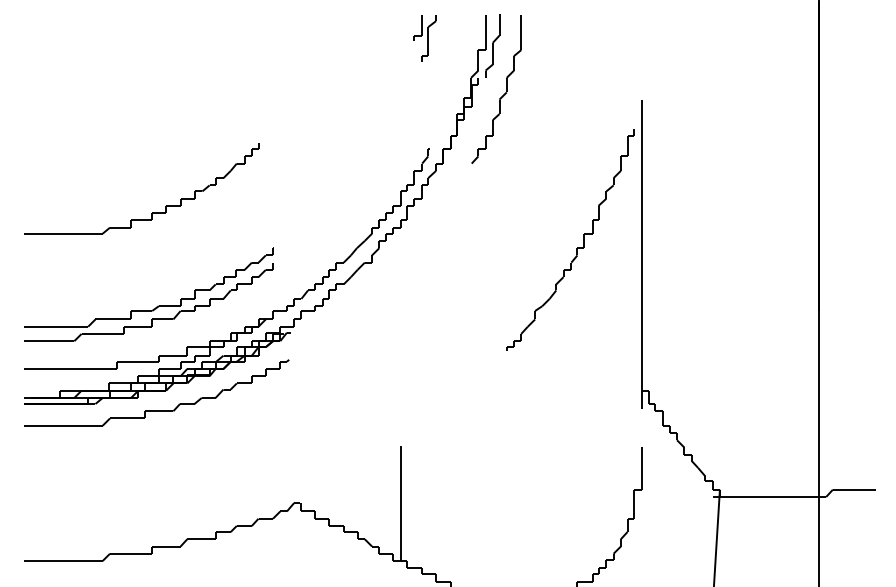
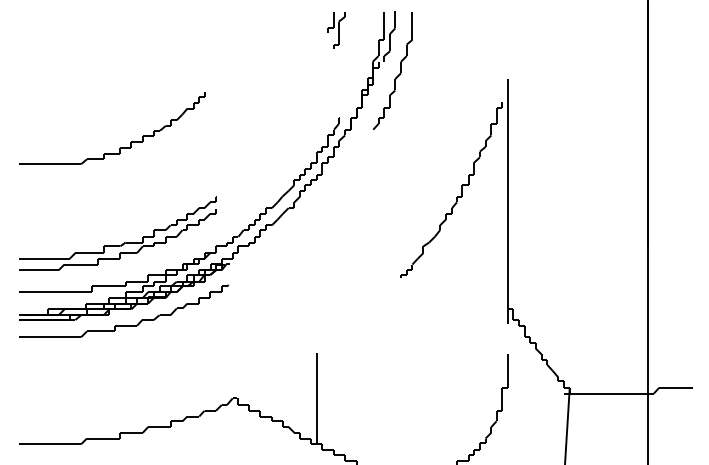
curve: (152, 212) -> (120, 147), moved

